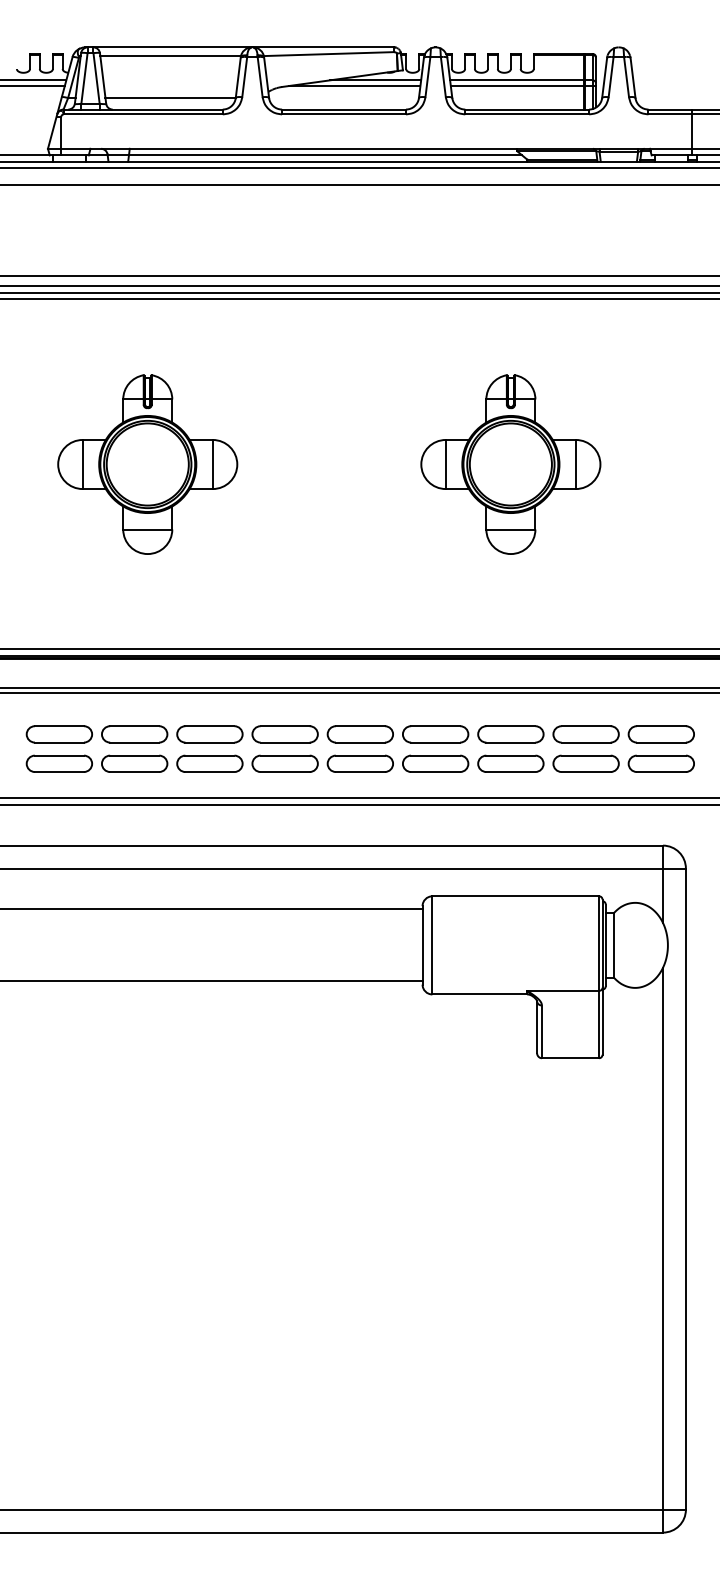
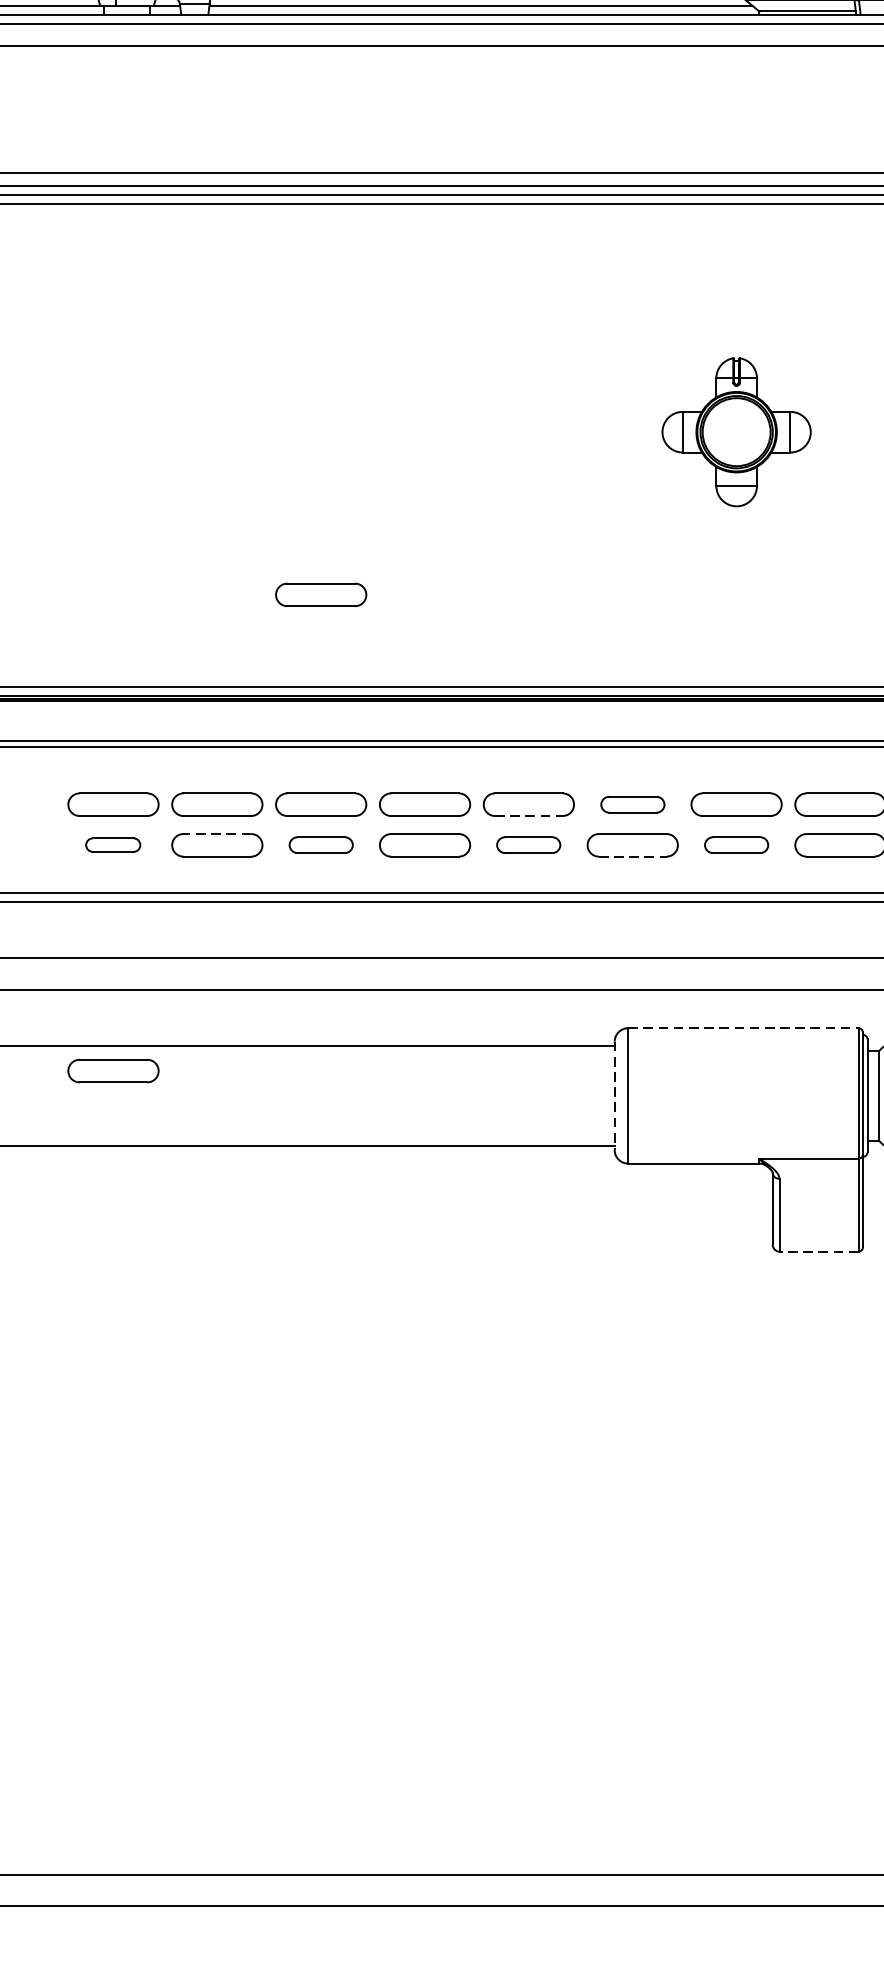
part: (147, 464) -> (235, 432), removed
part: (510, 464) -> (736, 432), size x0.6
part: (209, 582) -> (320, 595), added
part: (435, 734) -> (632, 804), size x0.7
line: (360, 742) -> (529, 815), solid -> dashed
line: (134, 755) -> (217, 833), solid -> dashed
part: (58, 763) -> (112, 844), size x0.6
part: (209, 763) -> (320, 844), size x0.7
part: (359, 763) -> (527, 844), size x0.7
part: (510, 763) -> (736, 844), size x0.7
line: (435, 772) -> (632, 857), solid -> dashed
line: (516, 896) -> (744, 1028), solid -> dashed
part: (58, 927) -> (112, 1071), added
line: (422, 945) -> (614, 1096), solid -> dashed
line: (570, 1058) -> (818, 1252), solid -> dashed

